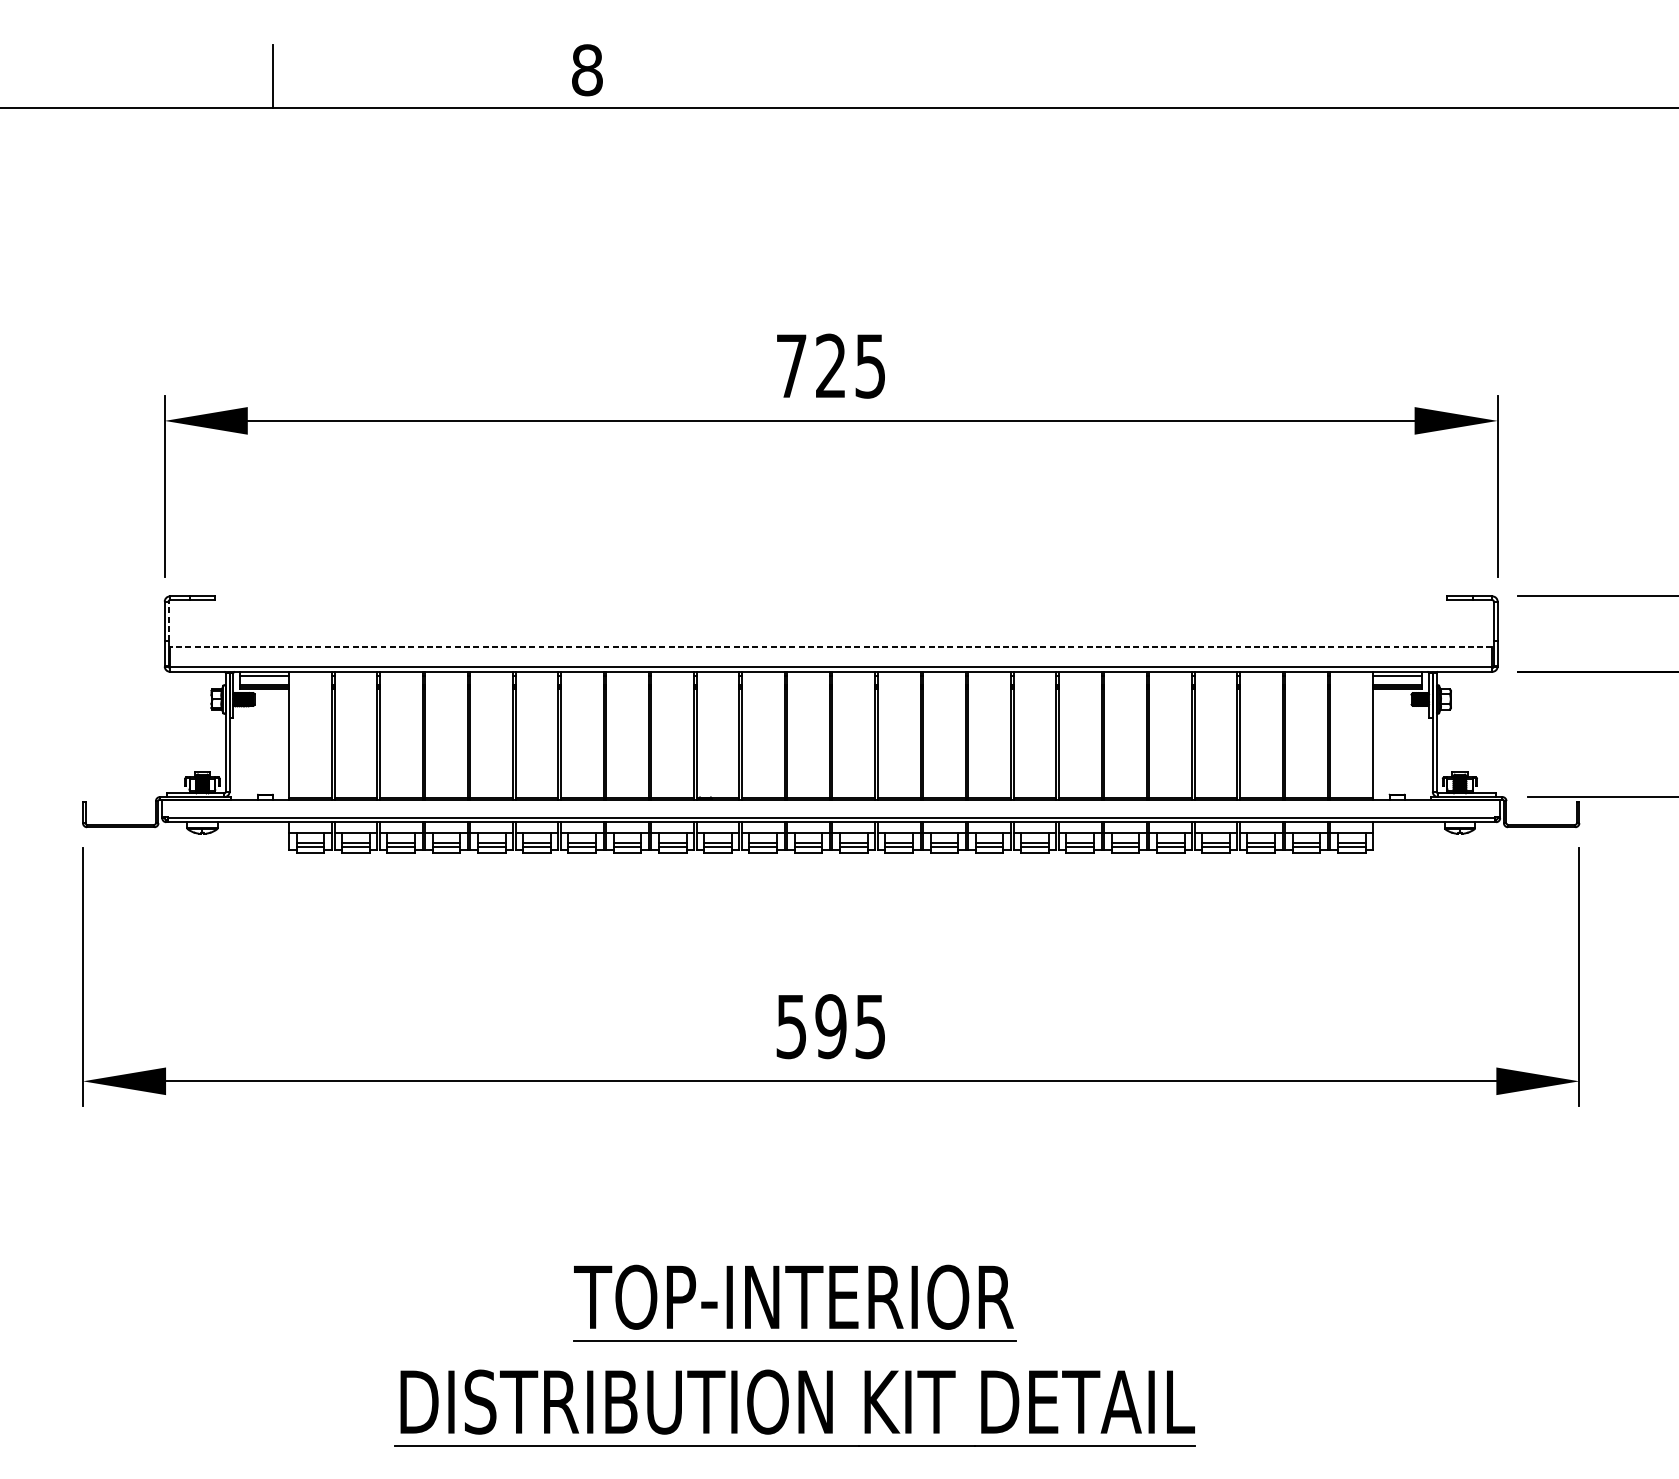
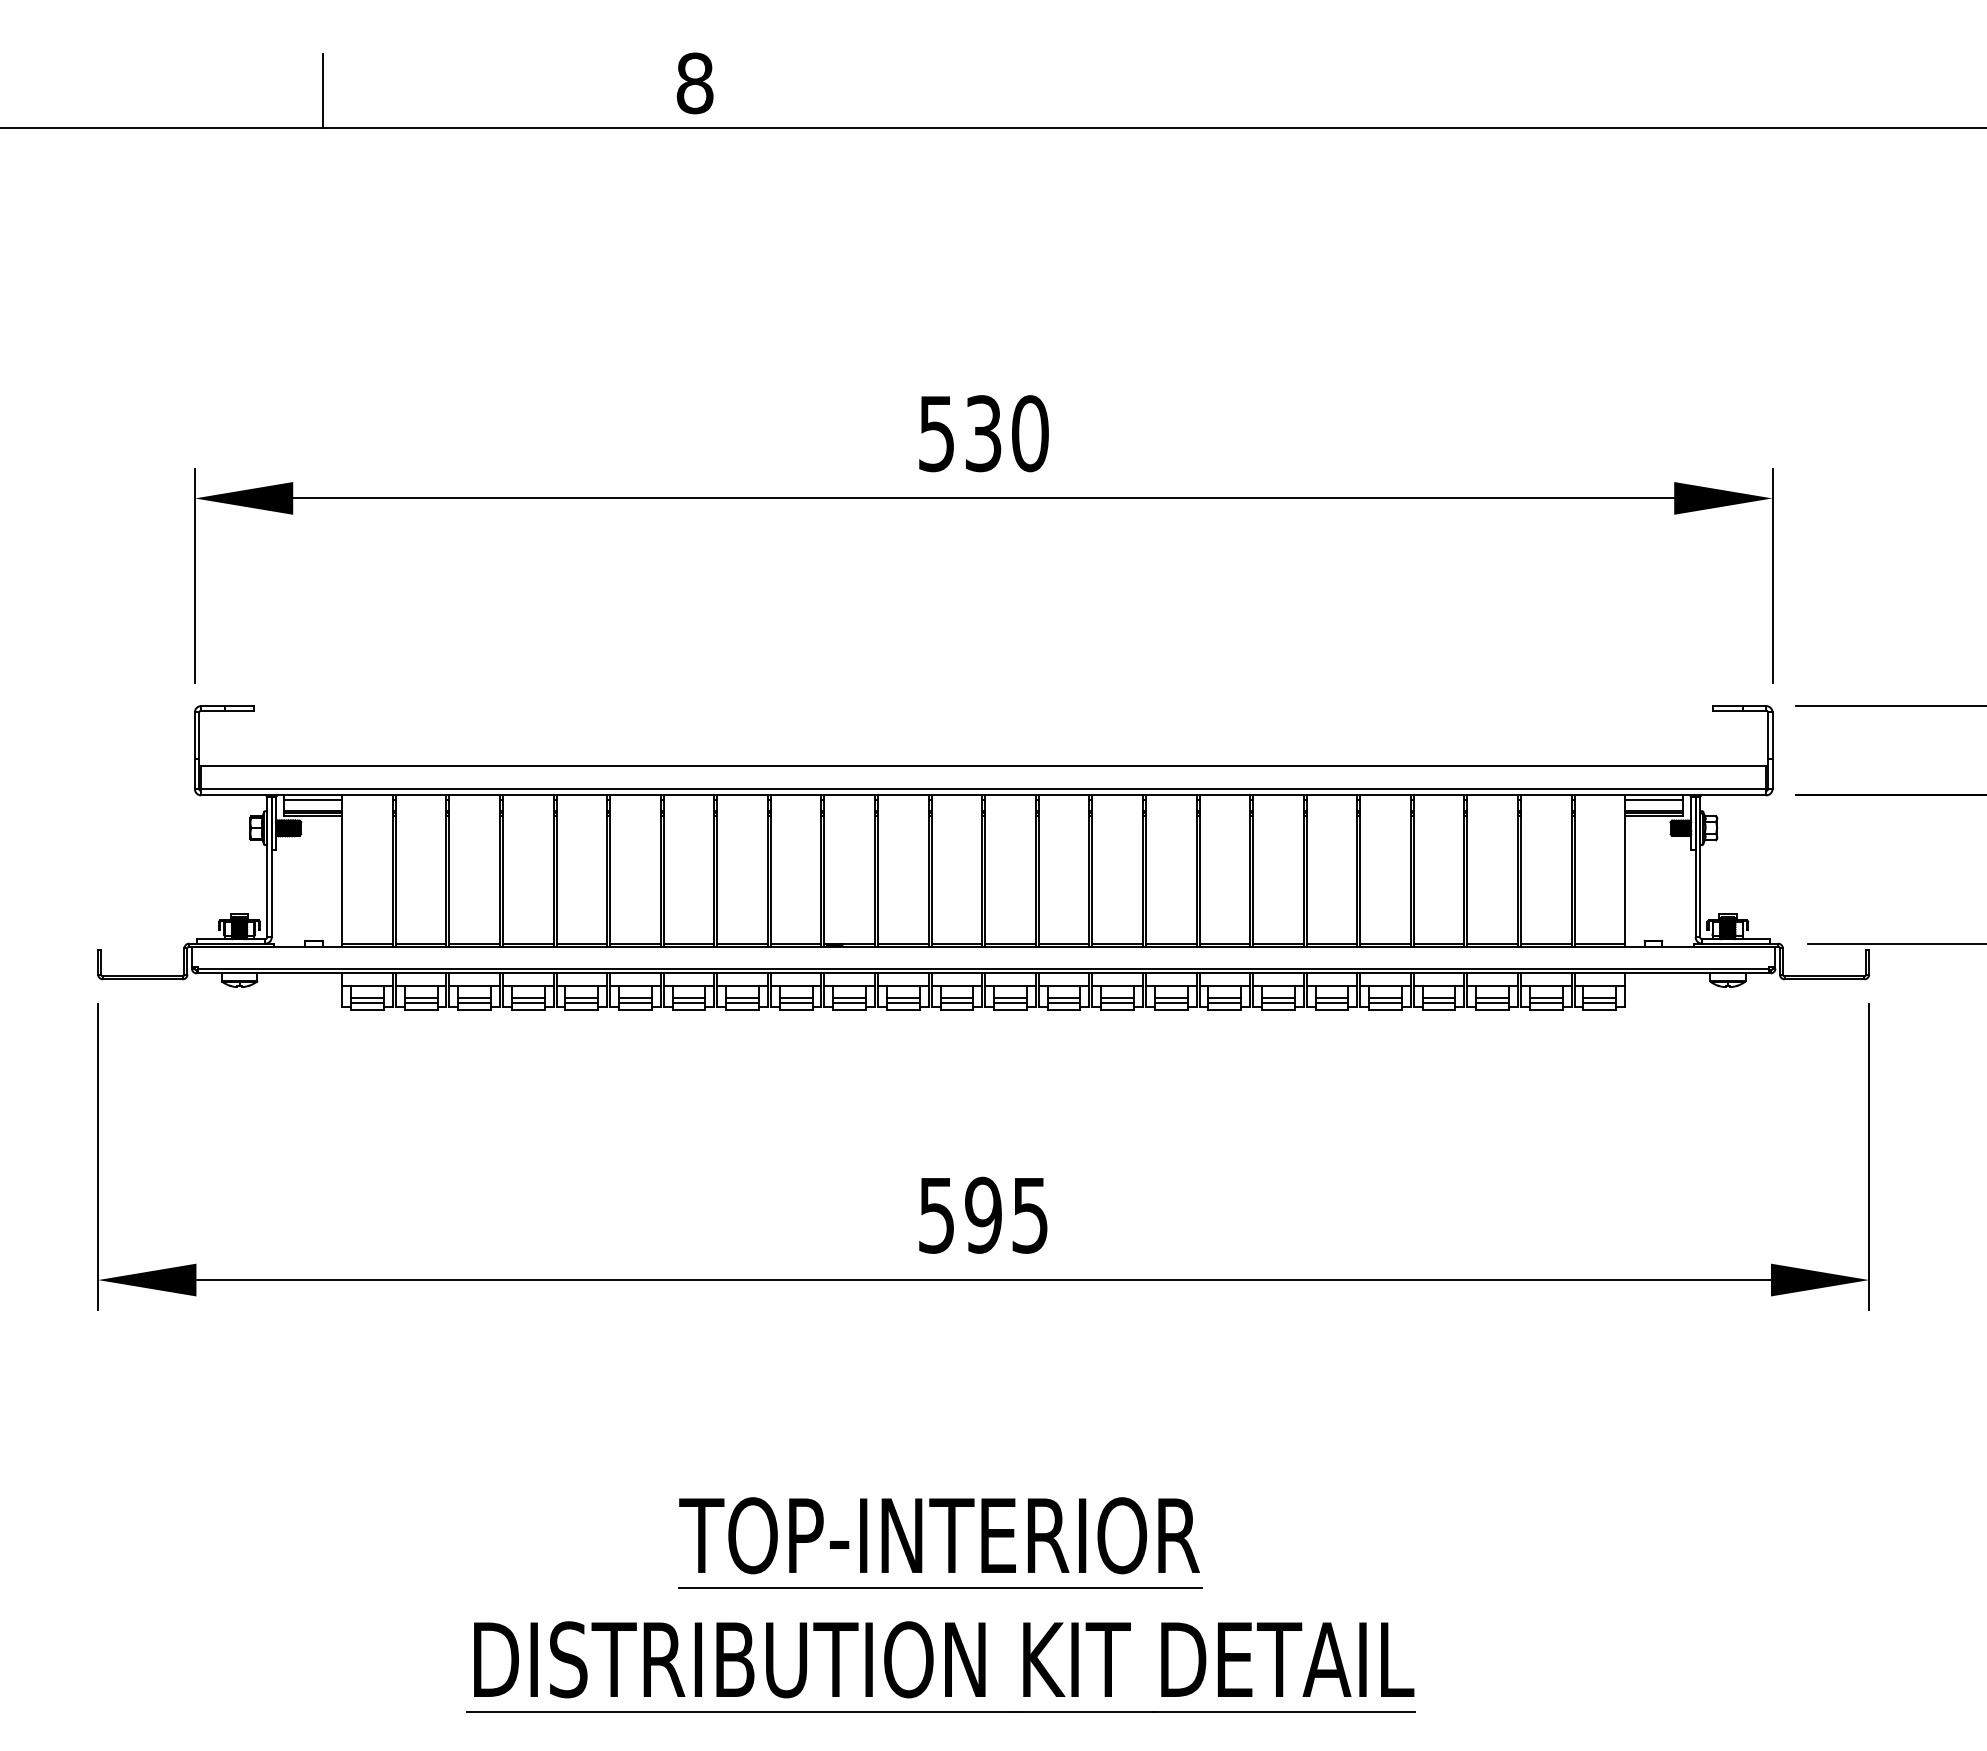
text: (831, 366) -> (983, 433), 725 -> 530
line: (168, 621) -> (199, 735), dashed -> solid
line: (831, 646) -> (983, 765), dashed -> solid

